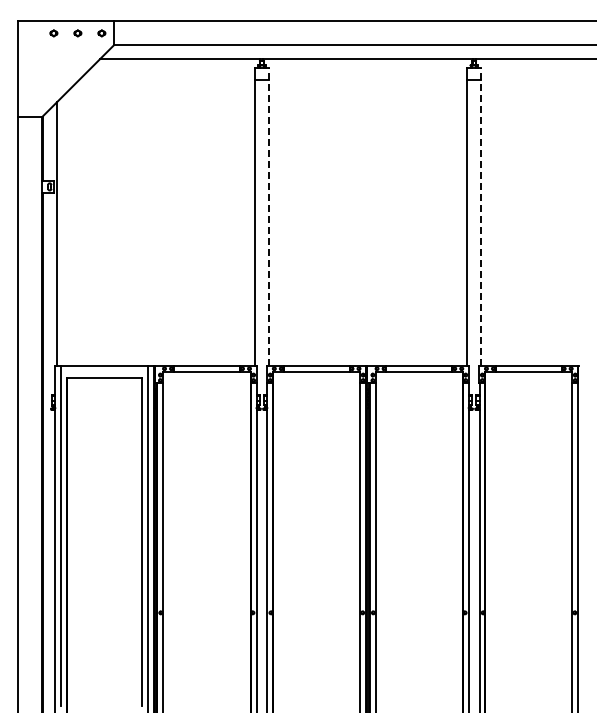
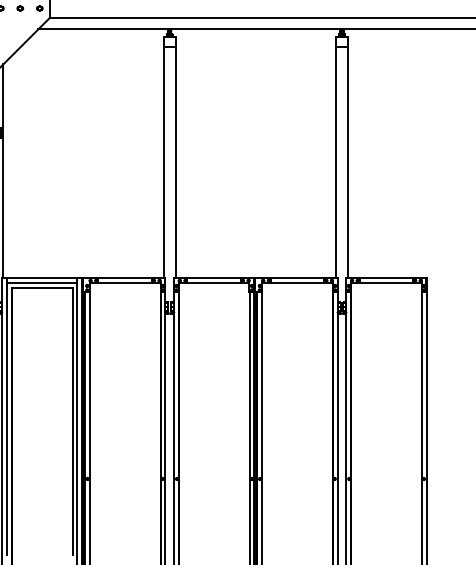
line: (269, 217) -> (175, 157), dashed -> solid
line: (481, 217) -> (348, 157), dashed -> solid
line: (104, 371) -> (41, 283), added

